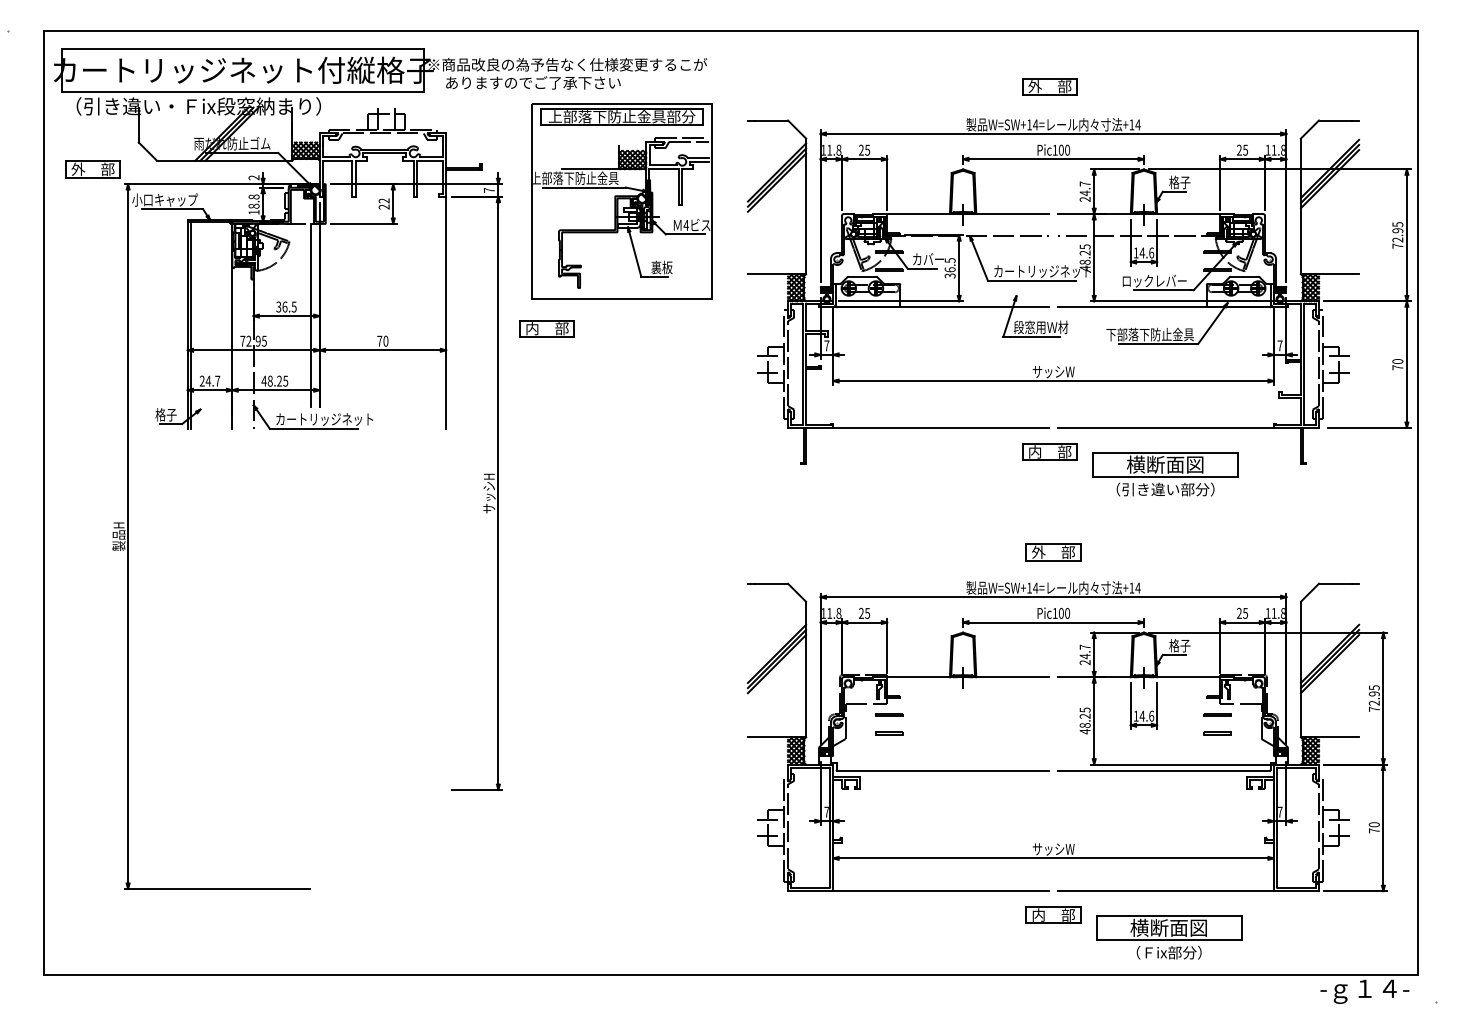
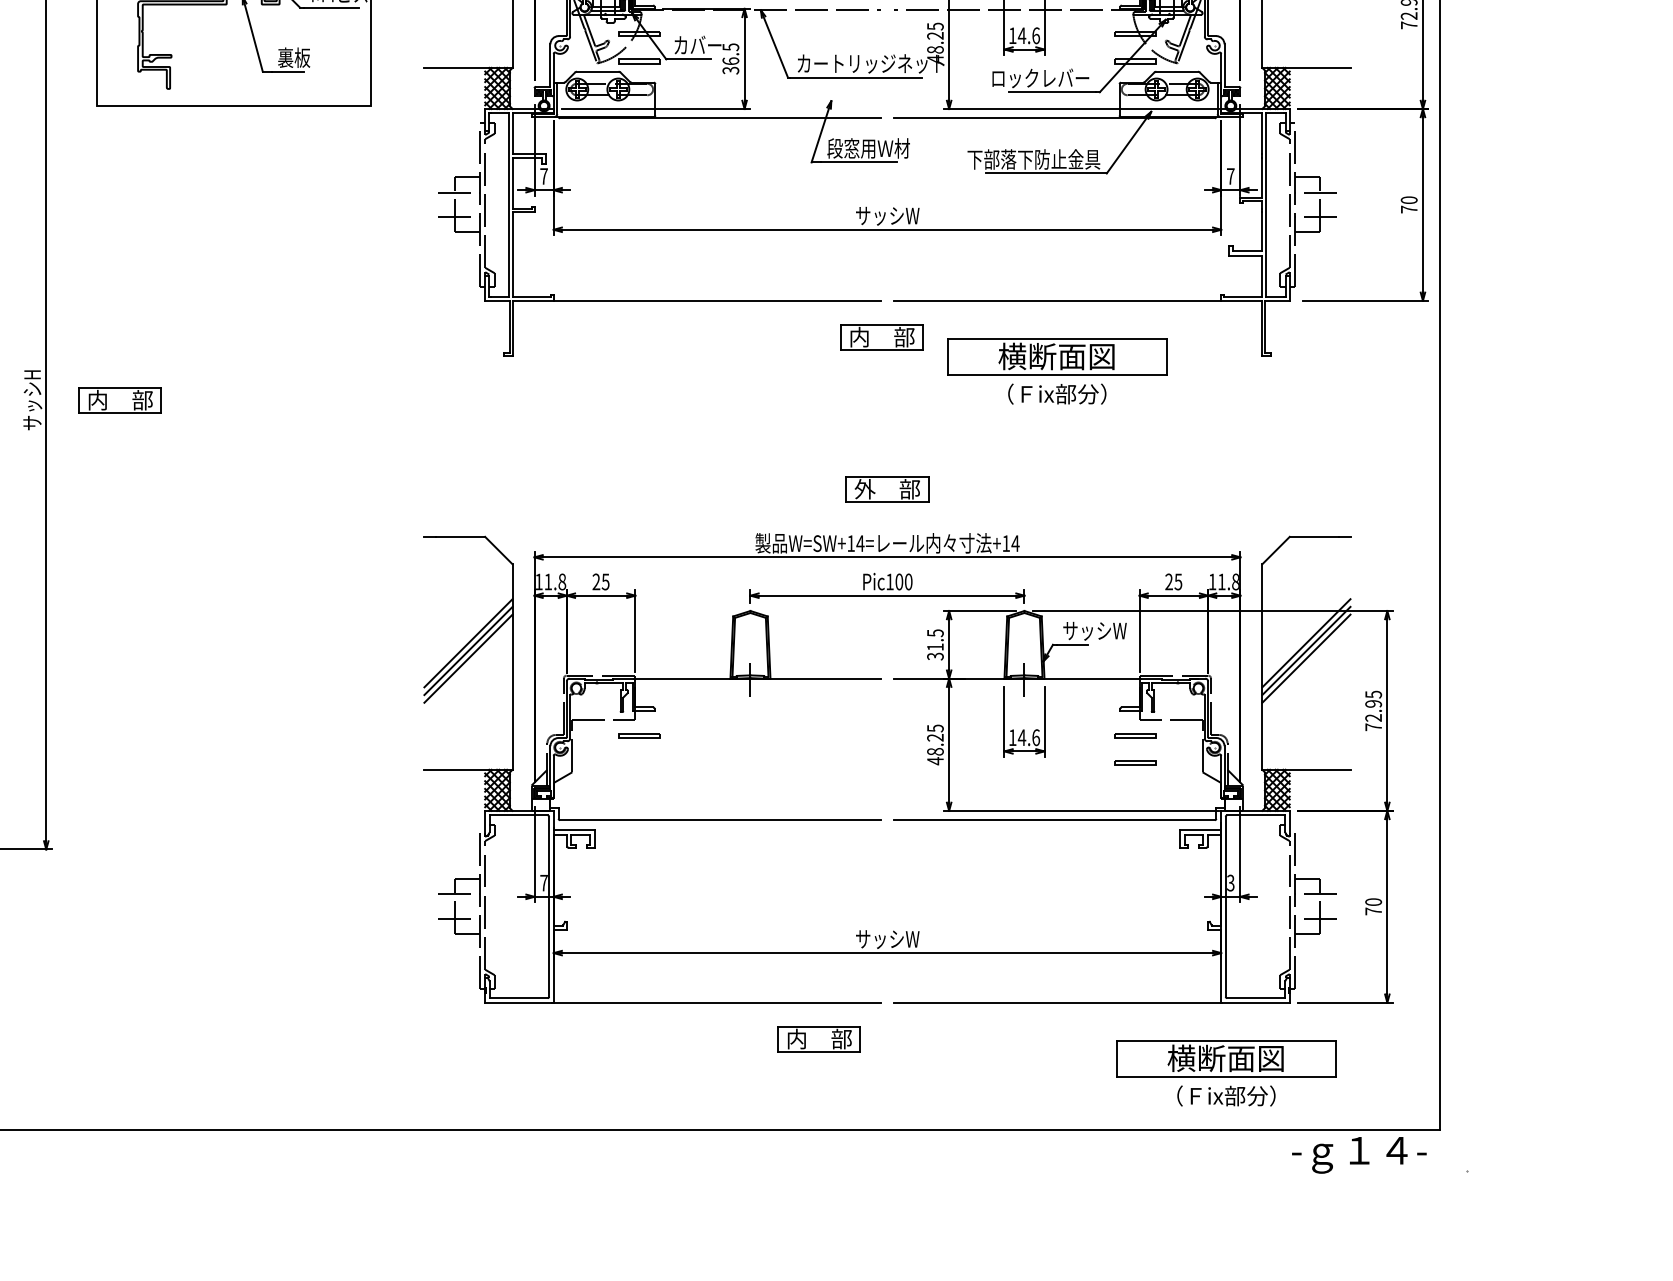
part: (546, 328) -> (119, 400), moved
text: (1165, 489) -> (1057, 394), （引き違い部分） -> （Ｆix部分）
text: (1190, 645) -> (1095, 630), 格子 -> サッシW
text: (1084, 654) -> (934, 644), 24.7 -> 31.5
line: (889, 732) -> (638, 762), removed
text: (1280, 811) -> (1231, 882), 7 -> 3
part: (1053, 914) -> (819, 1038), moved
part: (1169, 937) -> (1226, 1072), moved

